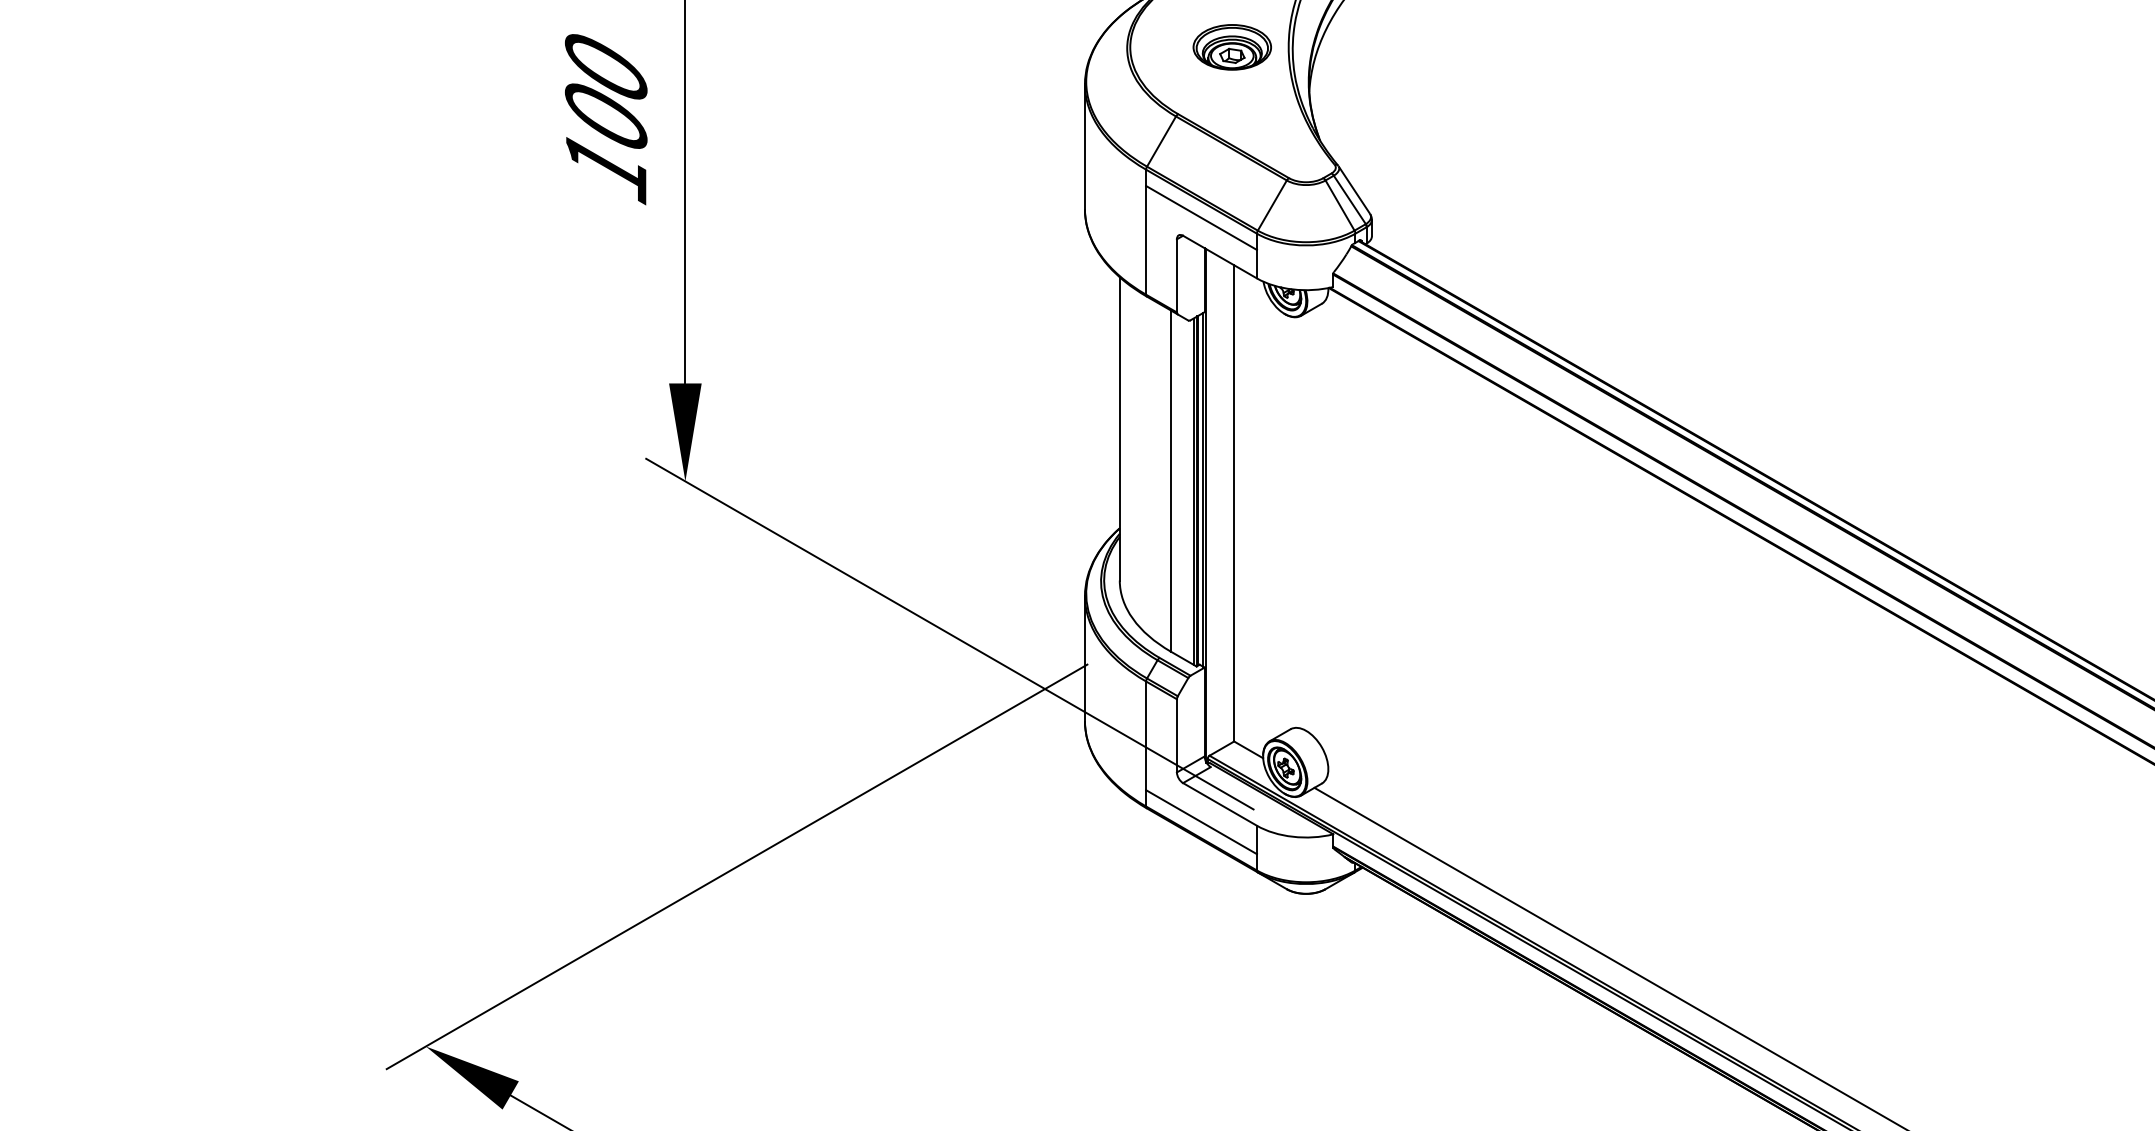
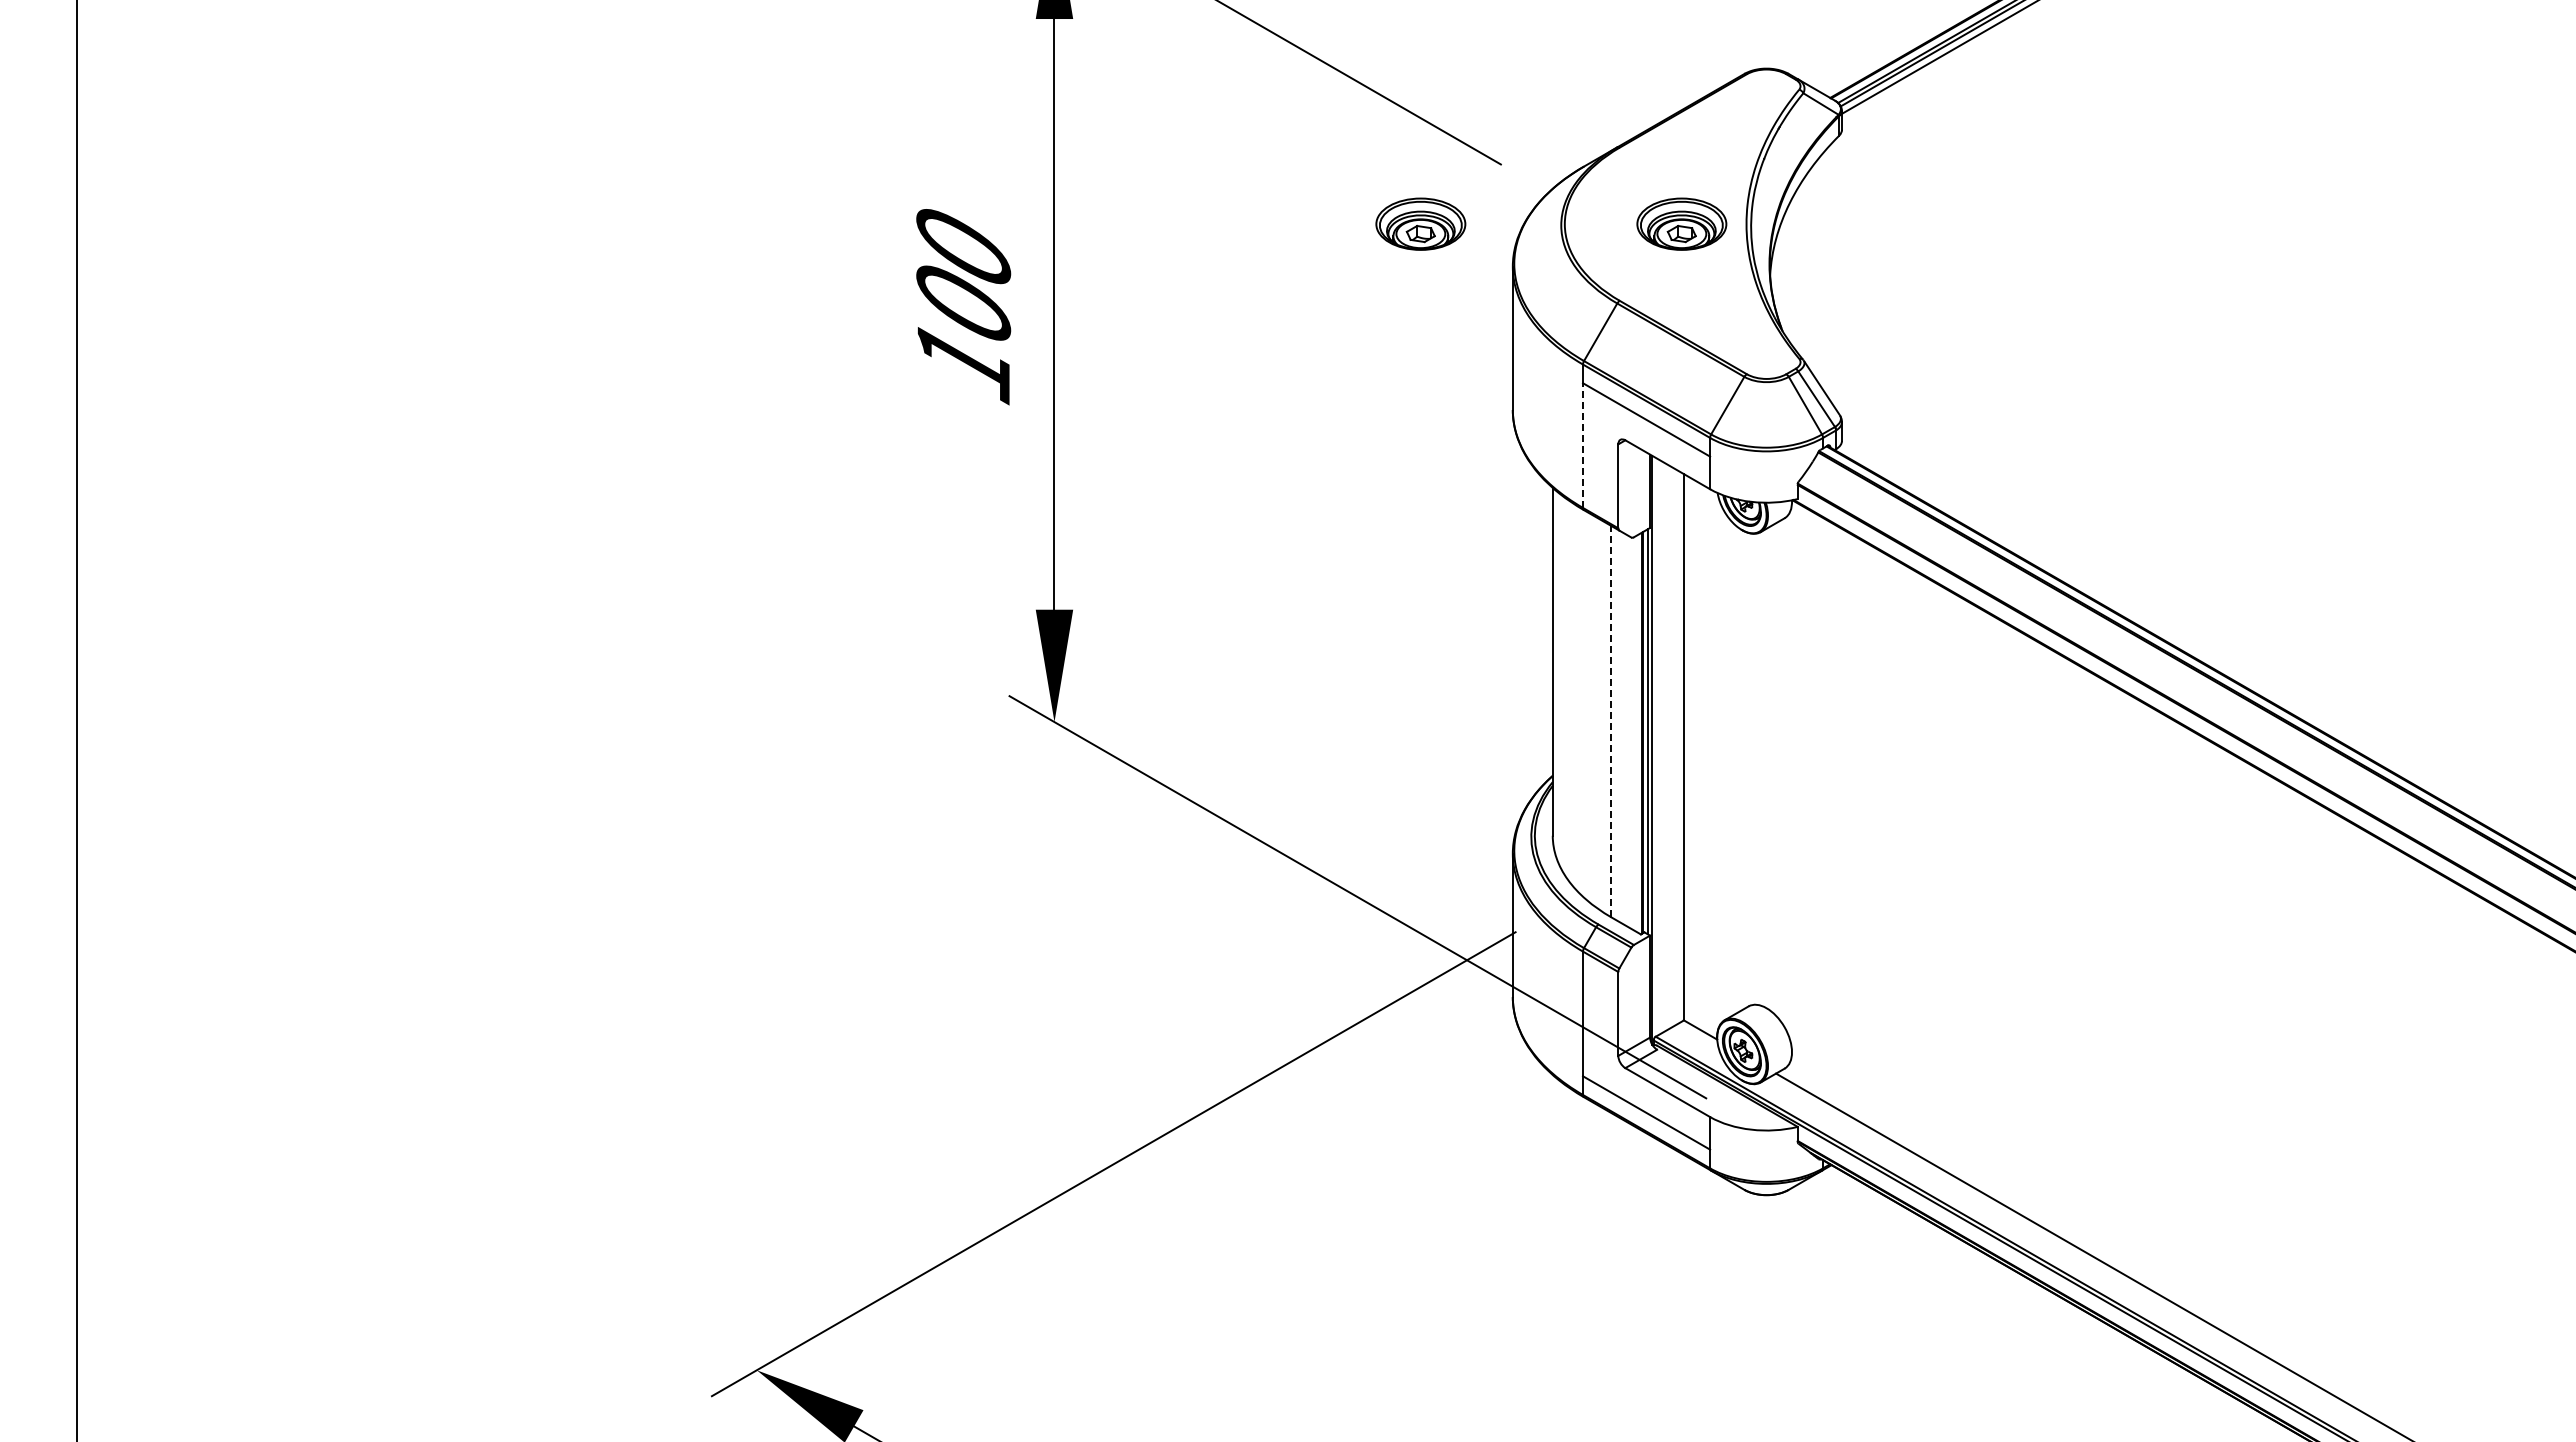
part: (1004, 46) -> (1420, 223), added
line: (1146, 240) -> (1583, 445), solid -> dashed
line: (1170, 480) -> (1611, 721), solid -> dashed
line: (1193, 491) -> (1637, 733), removed

